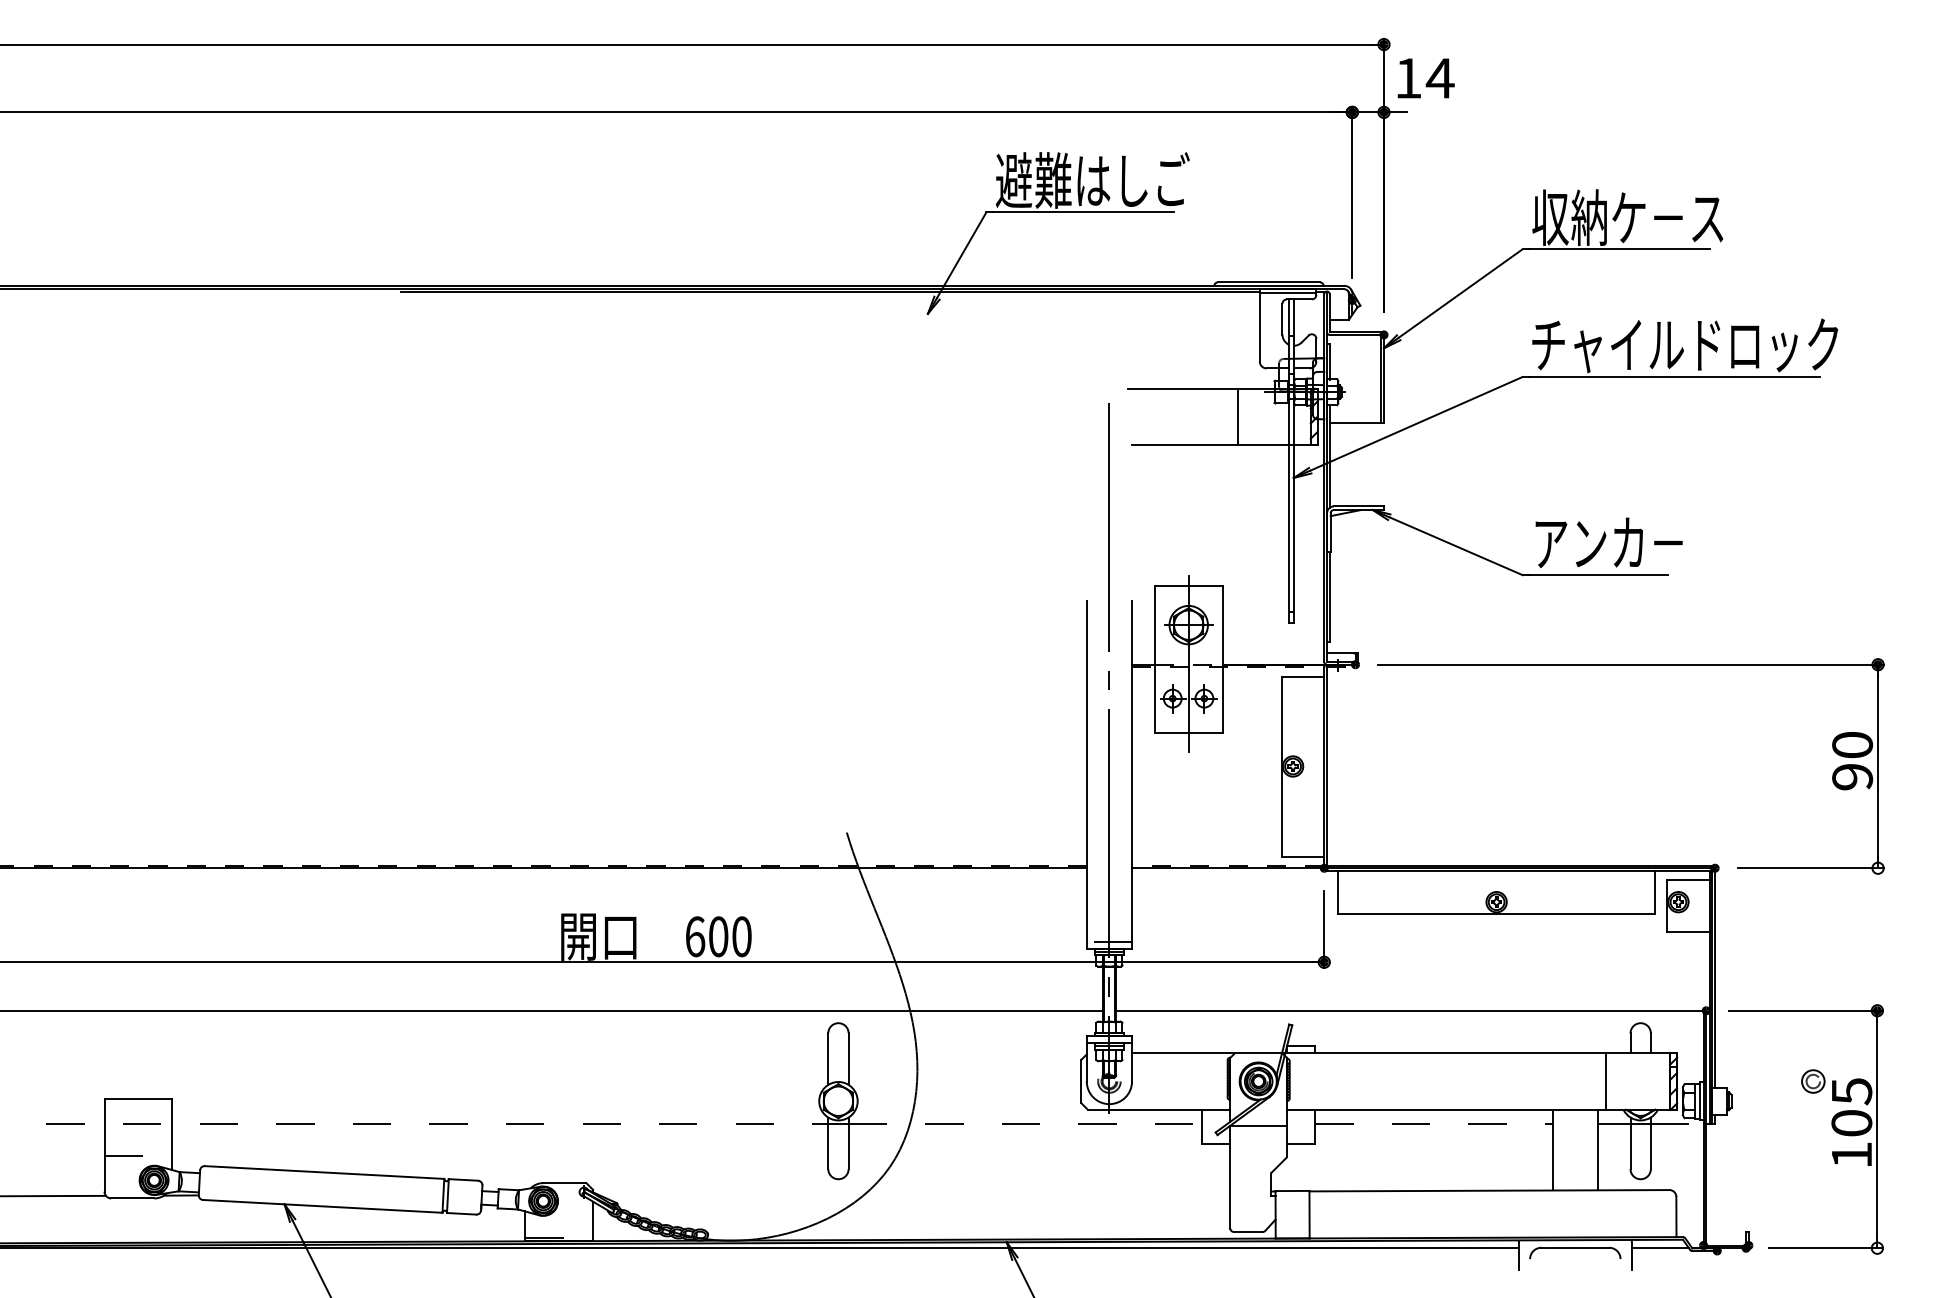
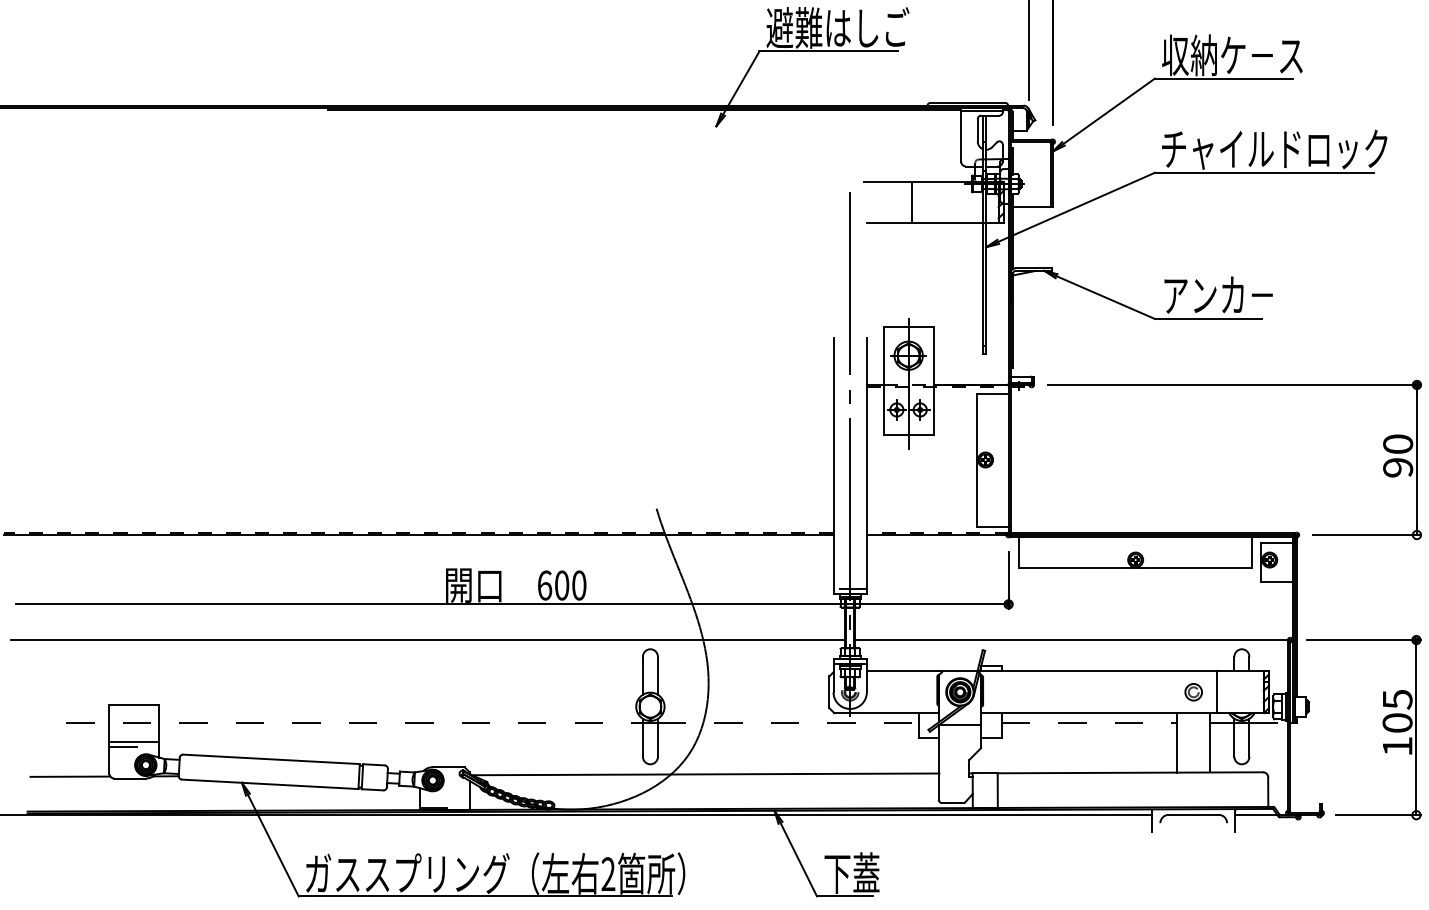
line: (1238, 416) -> (912, 201), moved
part: (1813, 1081) -> (1193, 692), moved
line: (138, 1148) -> (134, 741), added
line: (913, 1192) -> (705, 774), added

